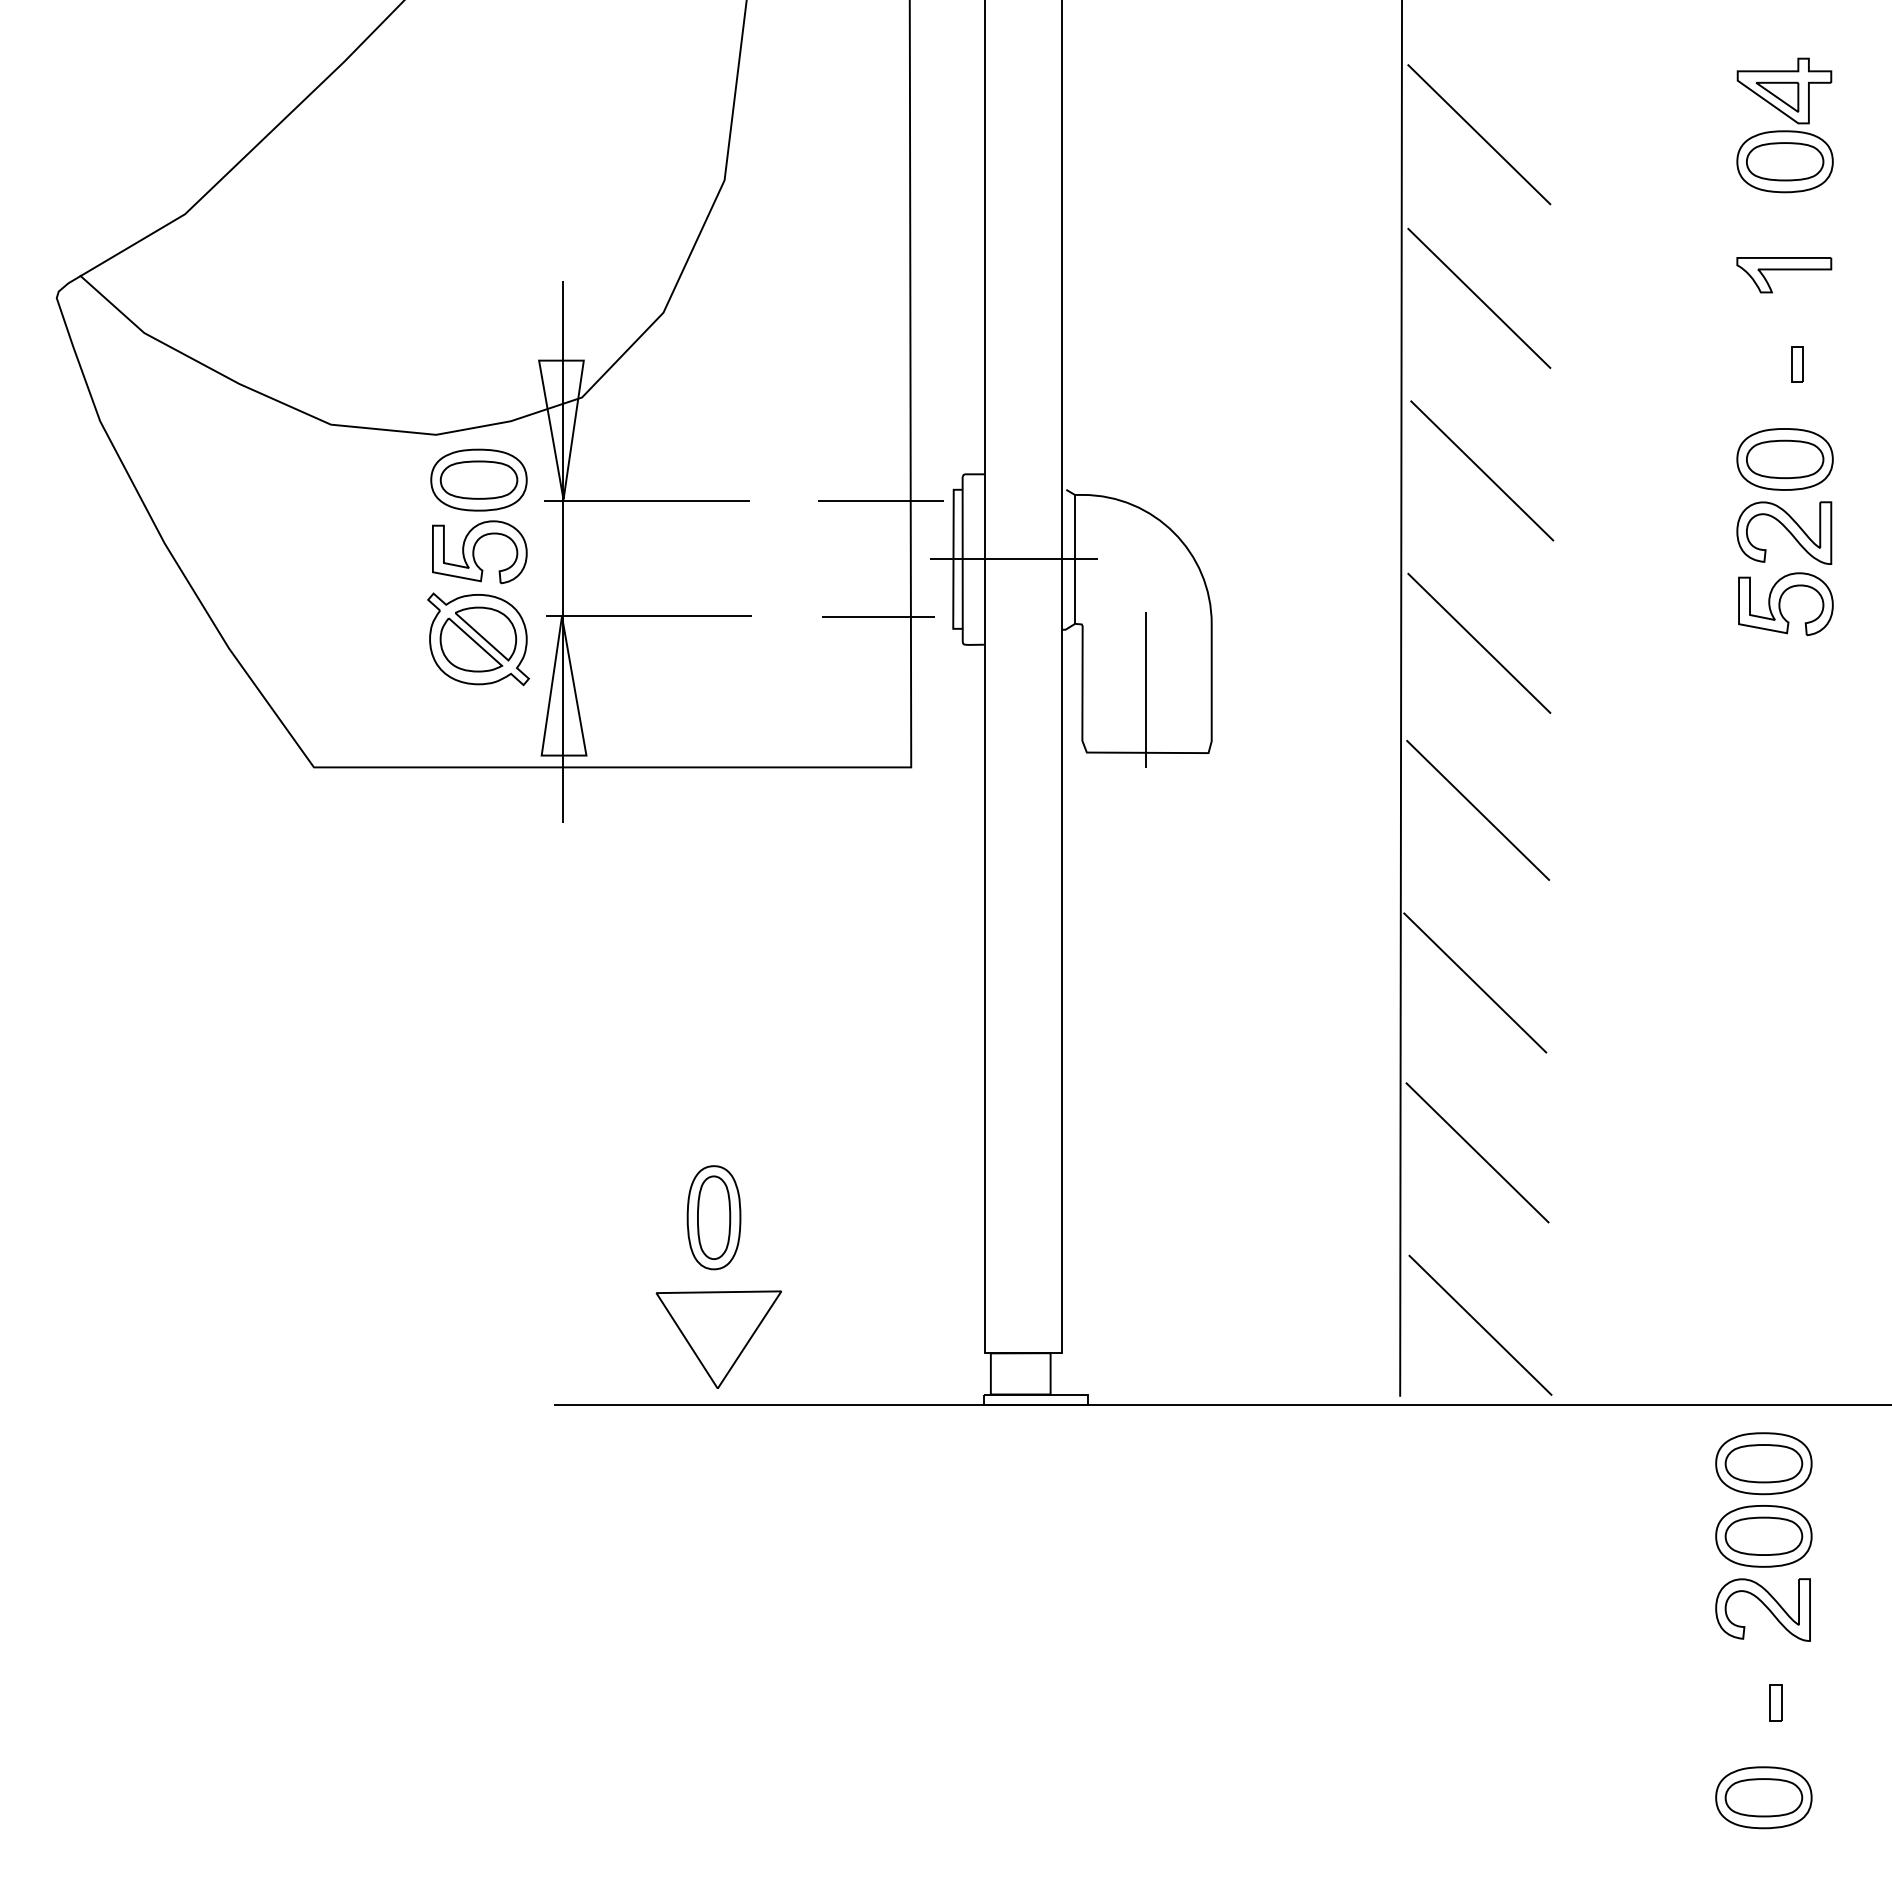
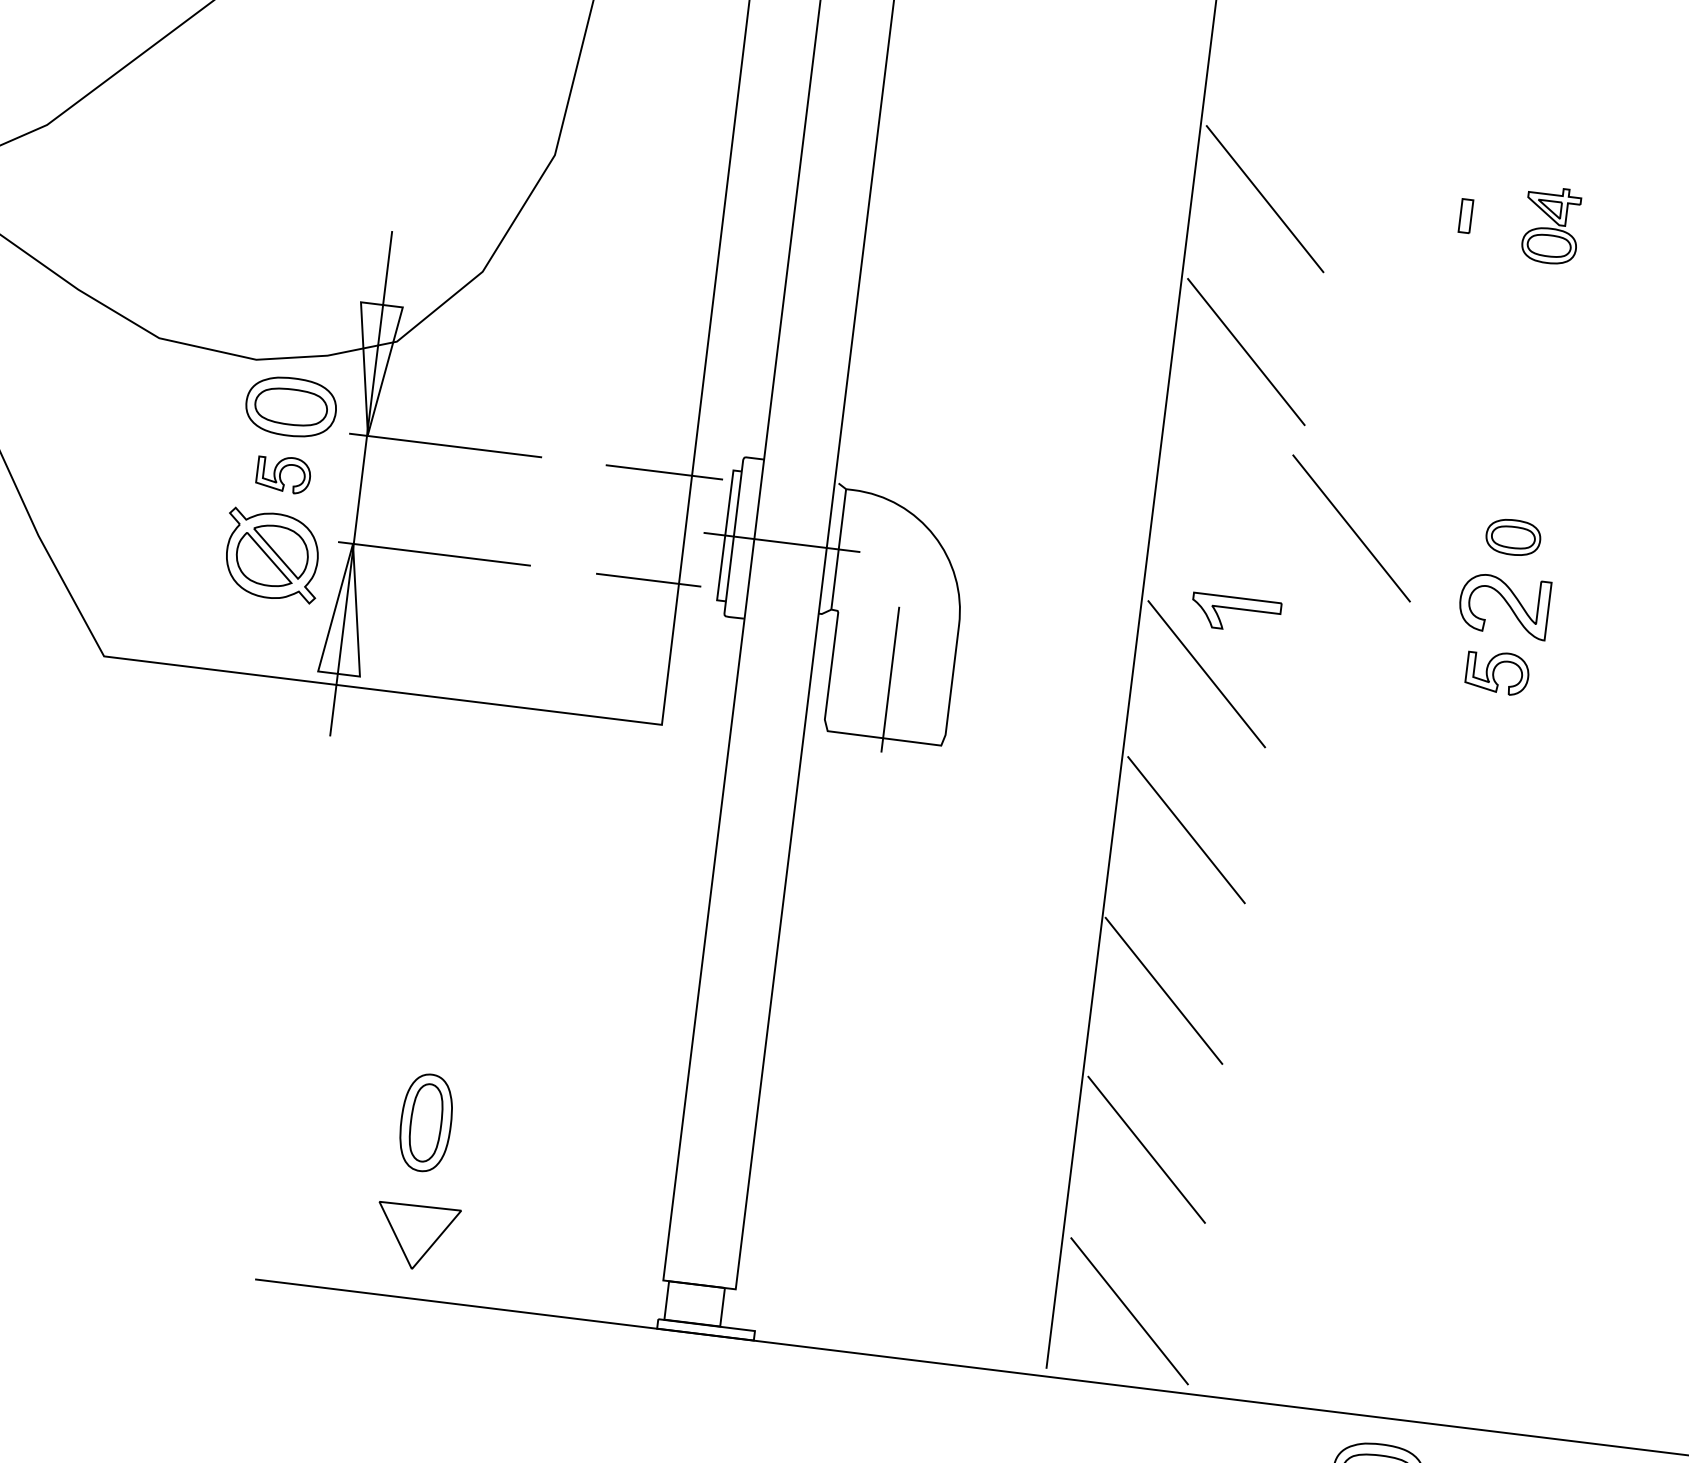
part: (1784, 125) -> (1551, 225), size x0.6
part: (1784, 275) -> (1236, 614), moved
part: (1797, 364) -> (1466, 215), moved
part: (1784, 459) -> (1512, 537), size x0.6
line: (1482, 470) -> (1351, 528), moved
part: (479, 552) -> (283, 474), size x0.6
part: (1785, 604) -> (1497, 672), size x0.7
part: (718, 1339) -> (416, 1237), size x0.7

